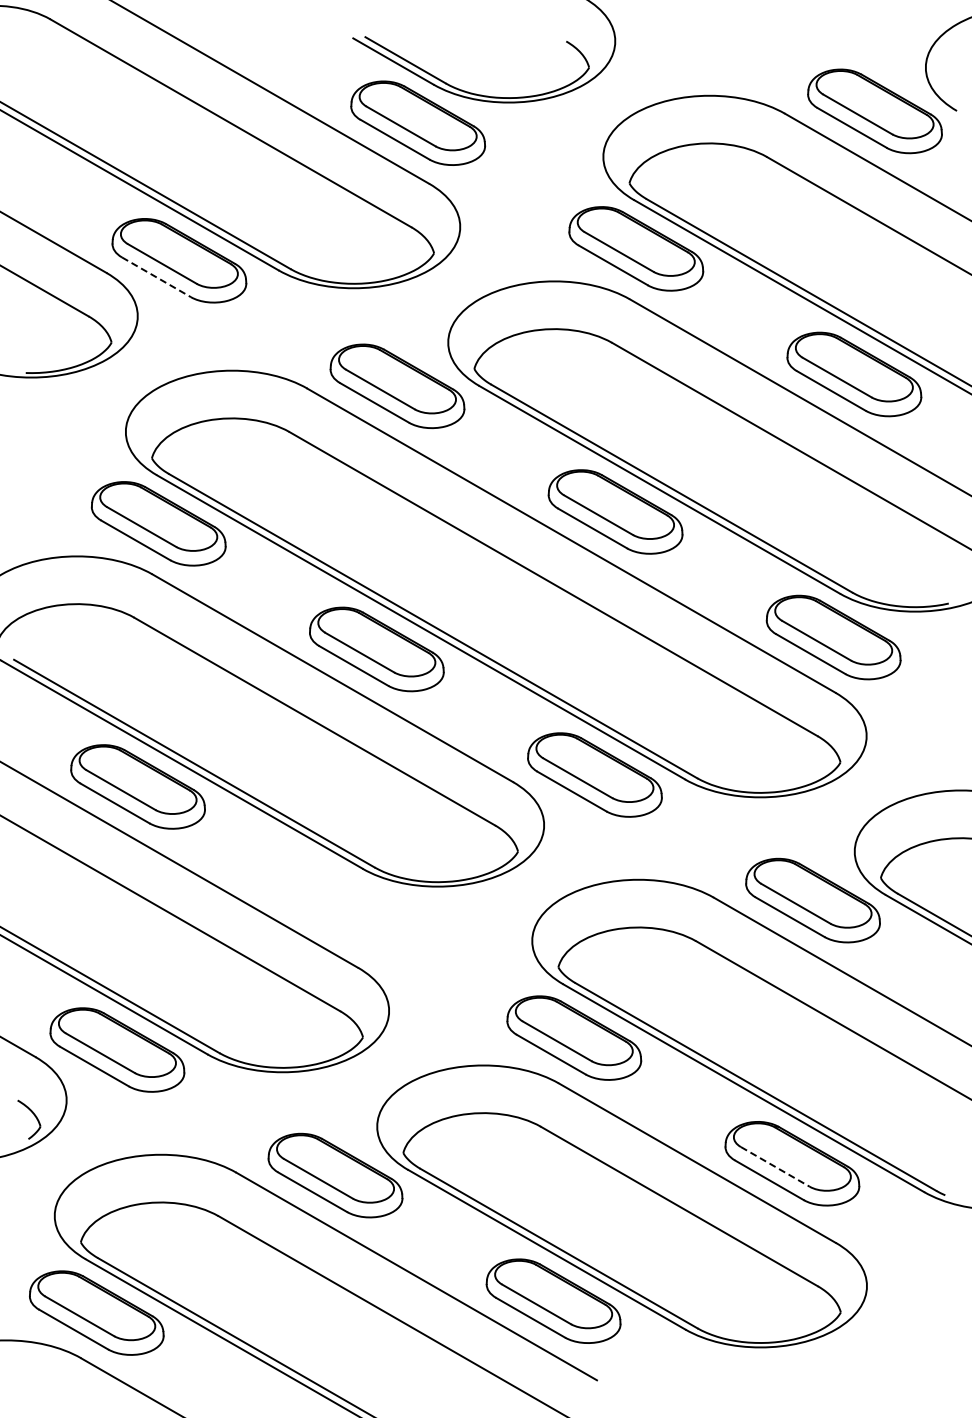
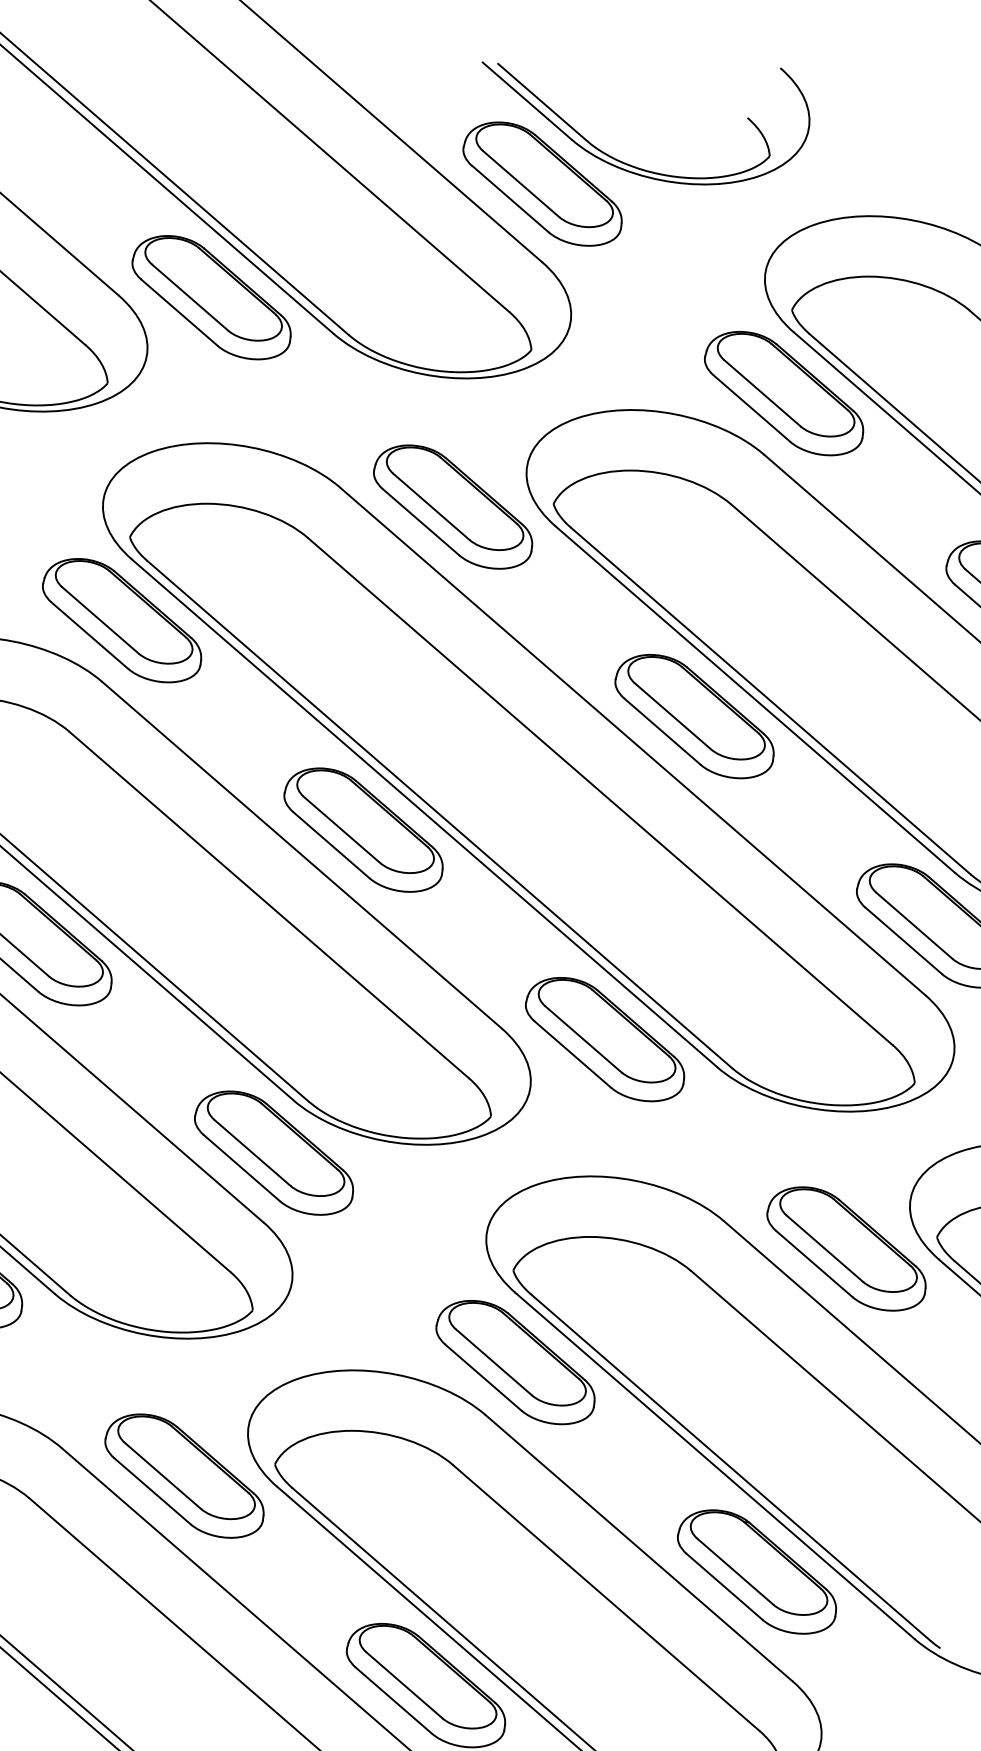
line: (156, 277) -> (179, 312), dashed -> solid
part: (356, 912) -> (274, 1153), added
line: (775, 1166) -> (735, 1571), dashed -> solid

